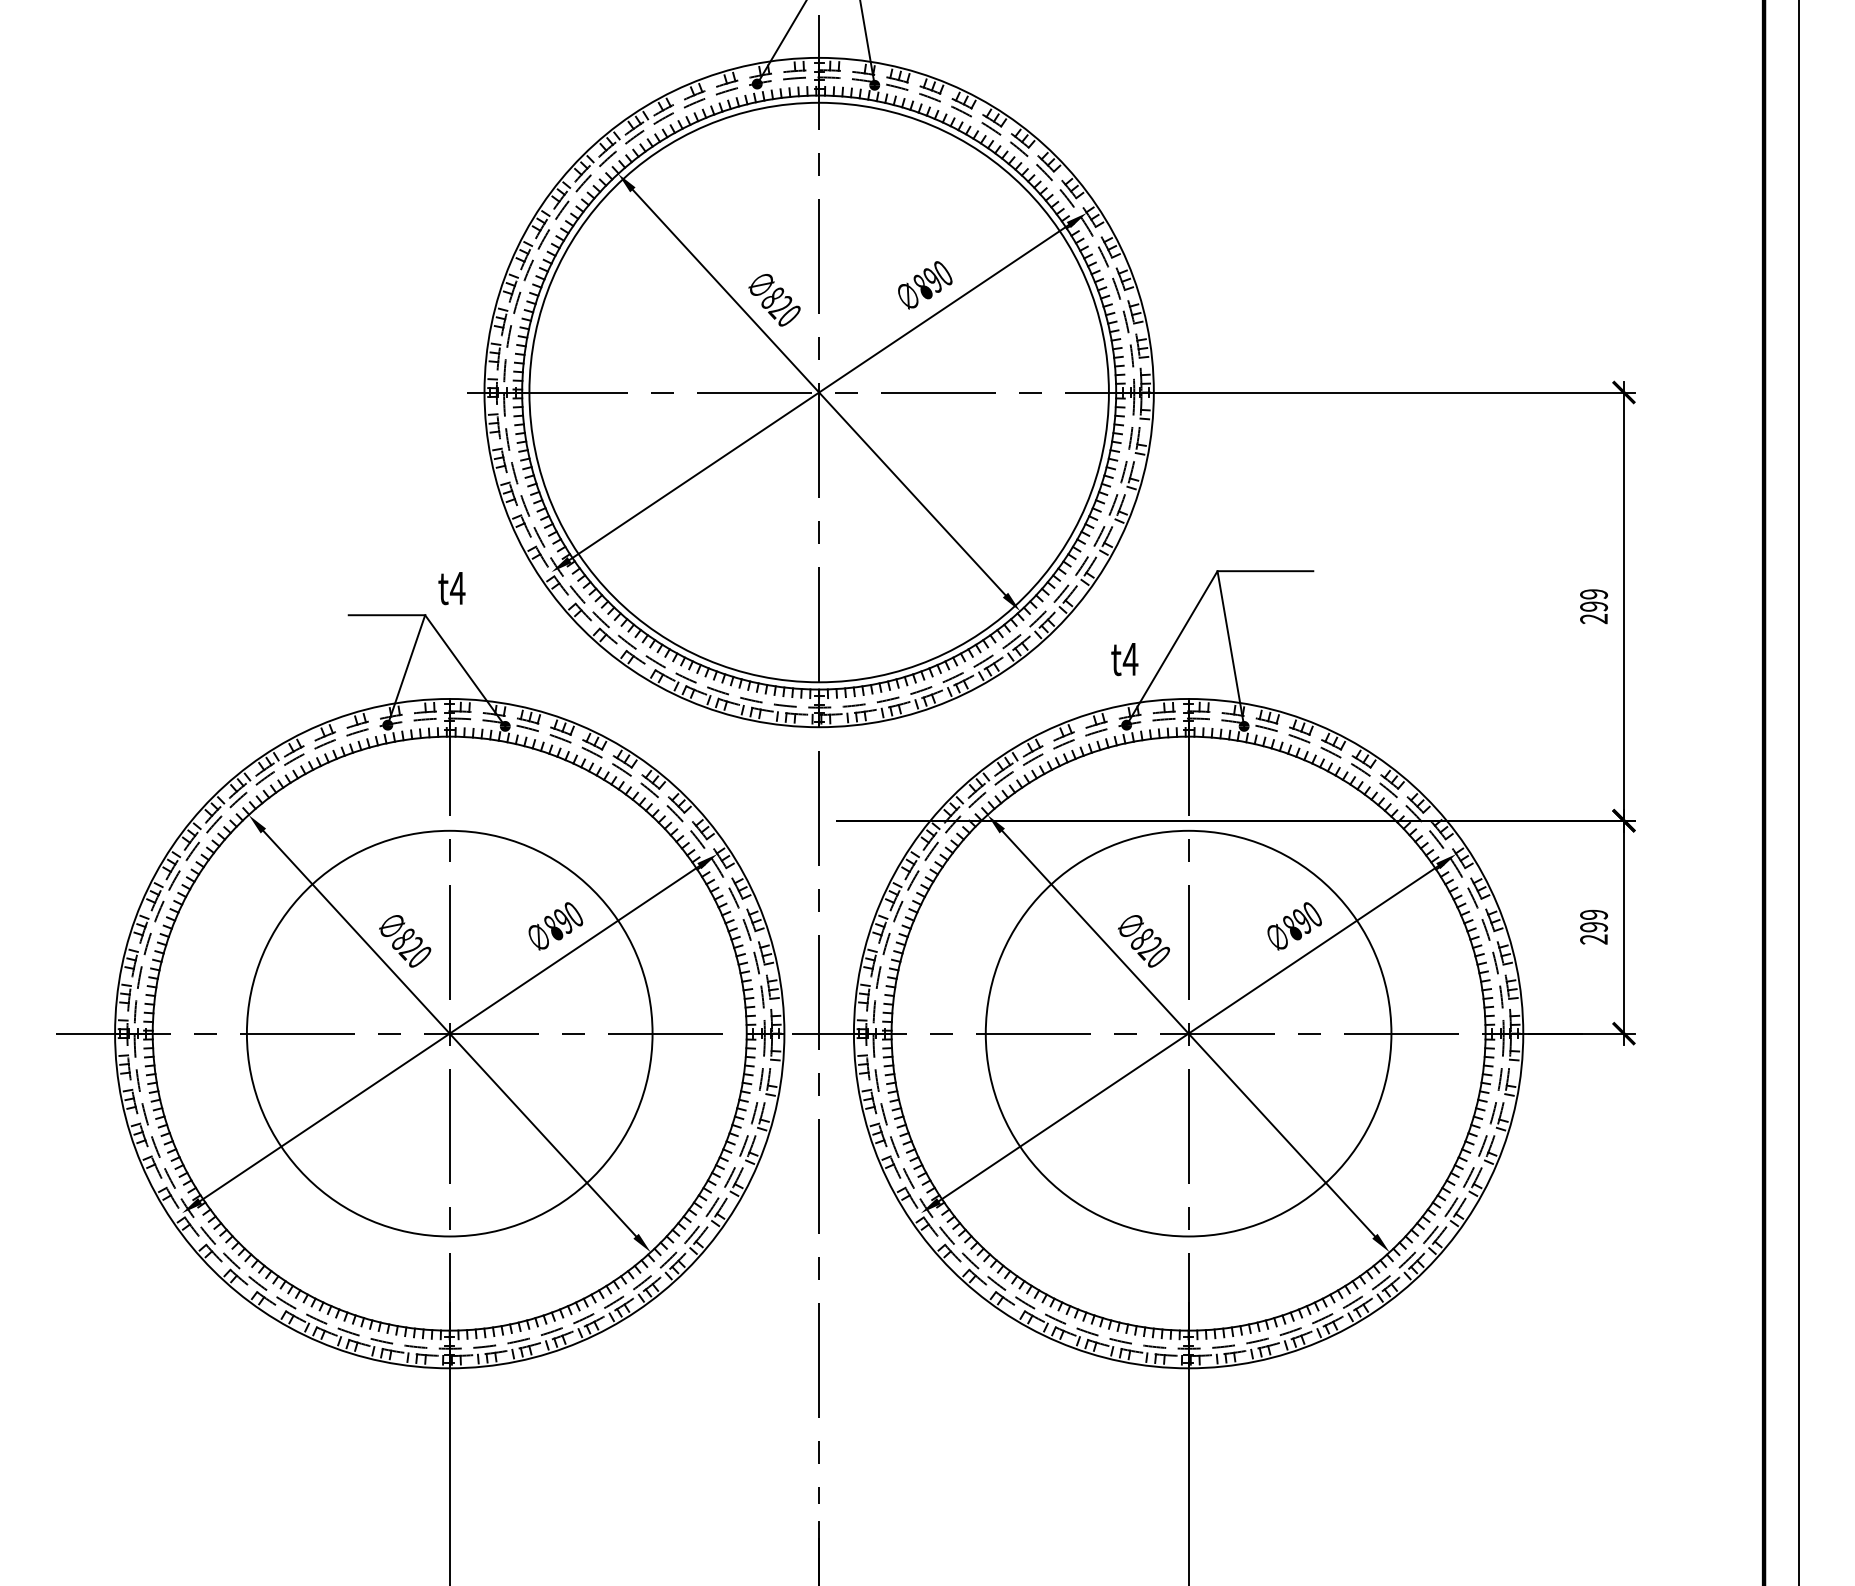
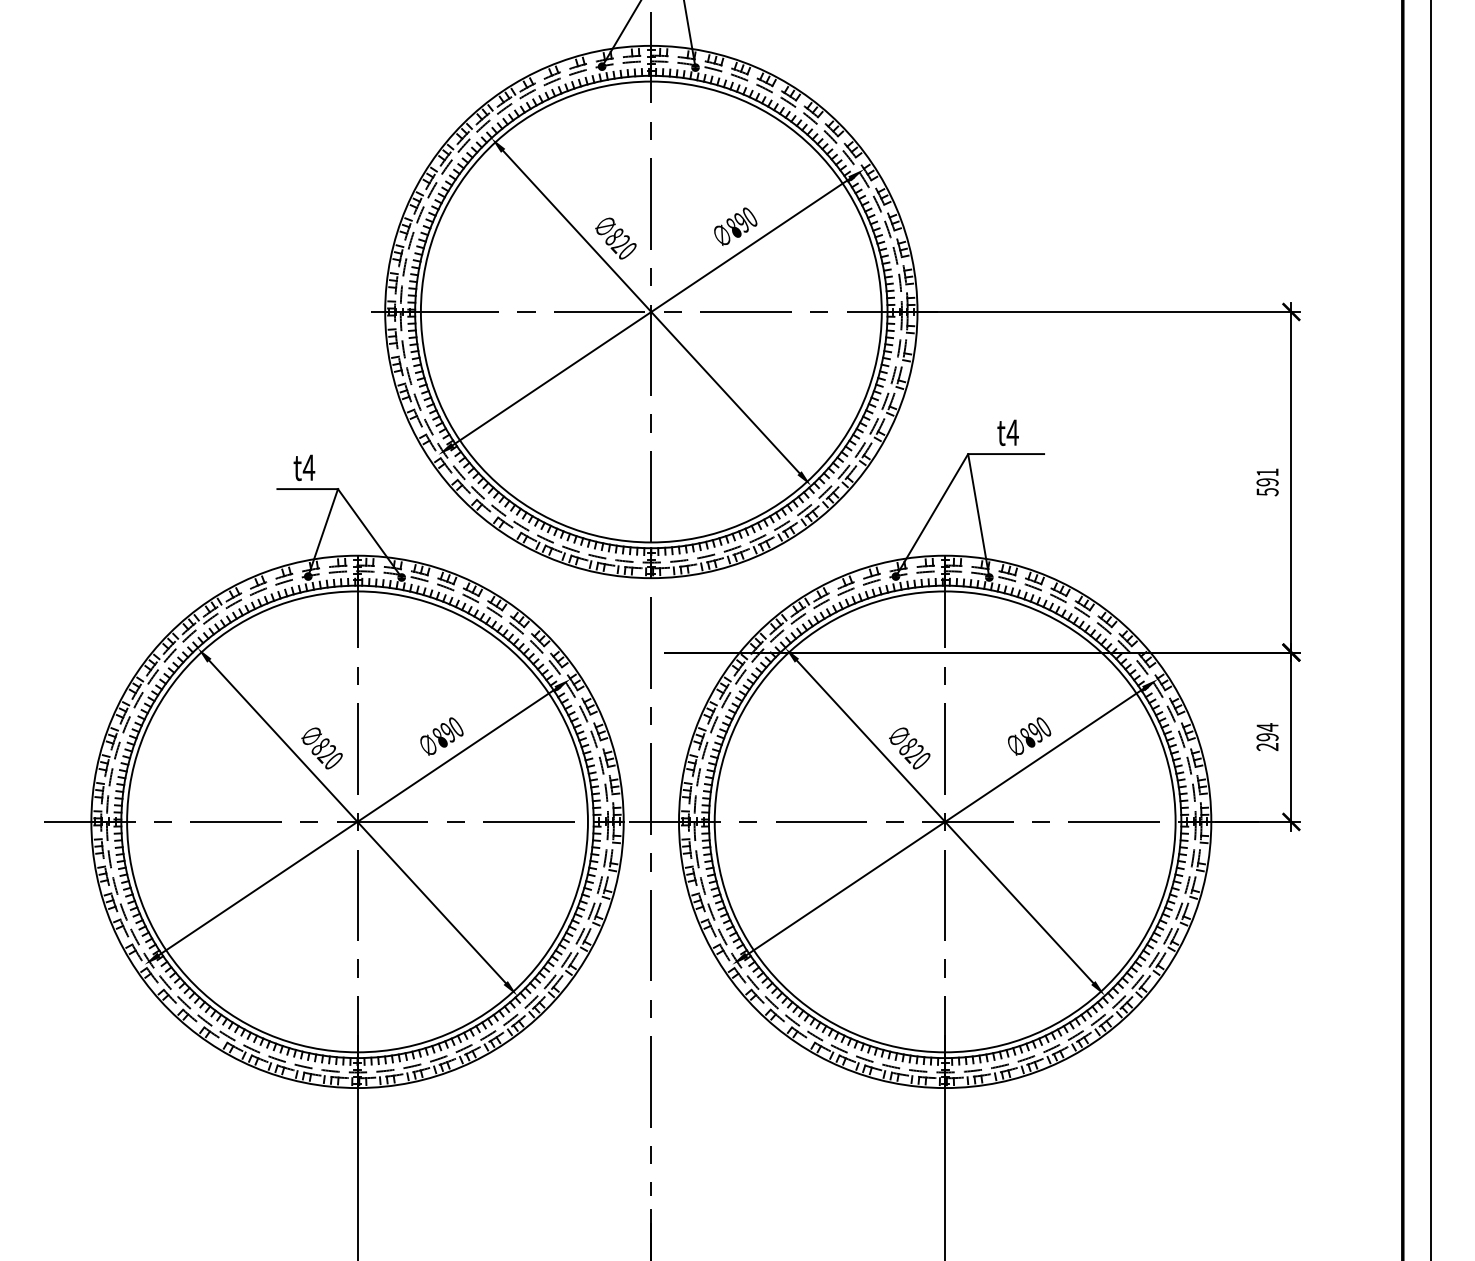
text: (451, 588) -> (304, 467), moved
text: (1594, 606) -> (1267, 482), 299 -> 591
text: (1124, 659) -> (1007, 432), moved
text: (1593, 914) -> (1267, 727), 299 -> 294
circle: (449, 1033) -> (357, 821), size x1.43
circle: (1188, 1033) -> (945, 821), size x1.43

